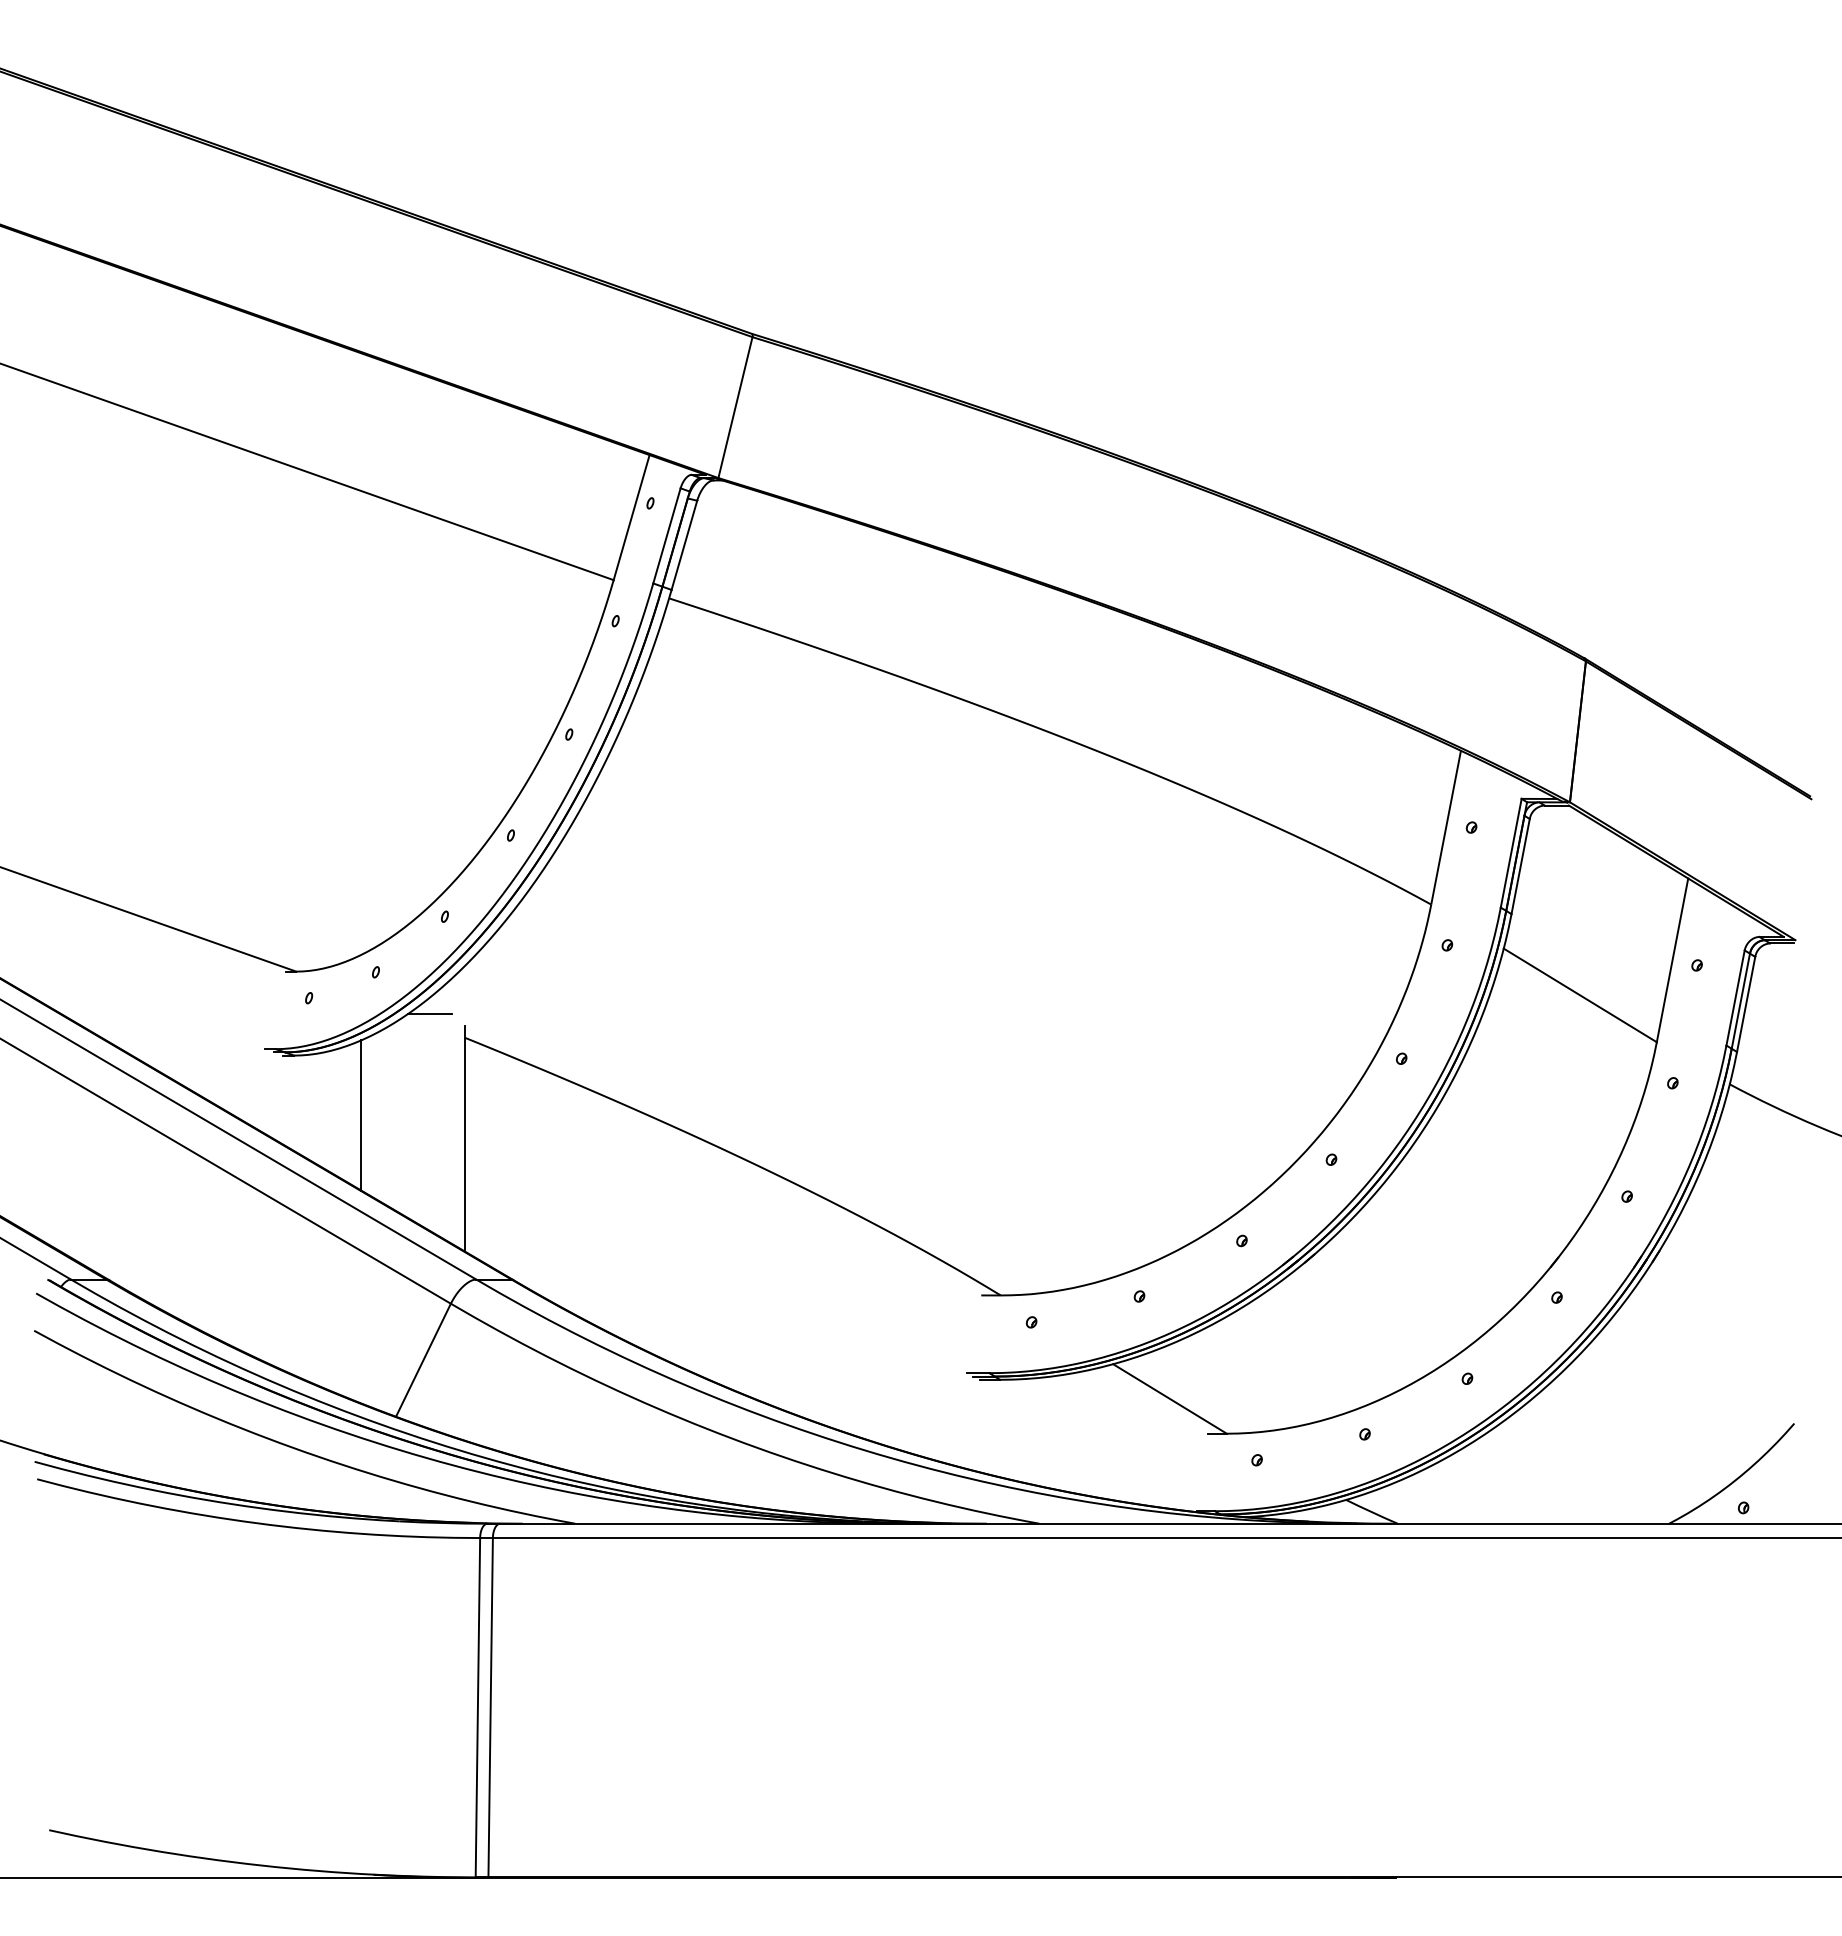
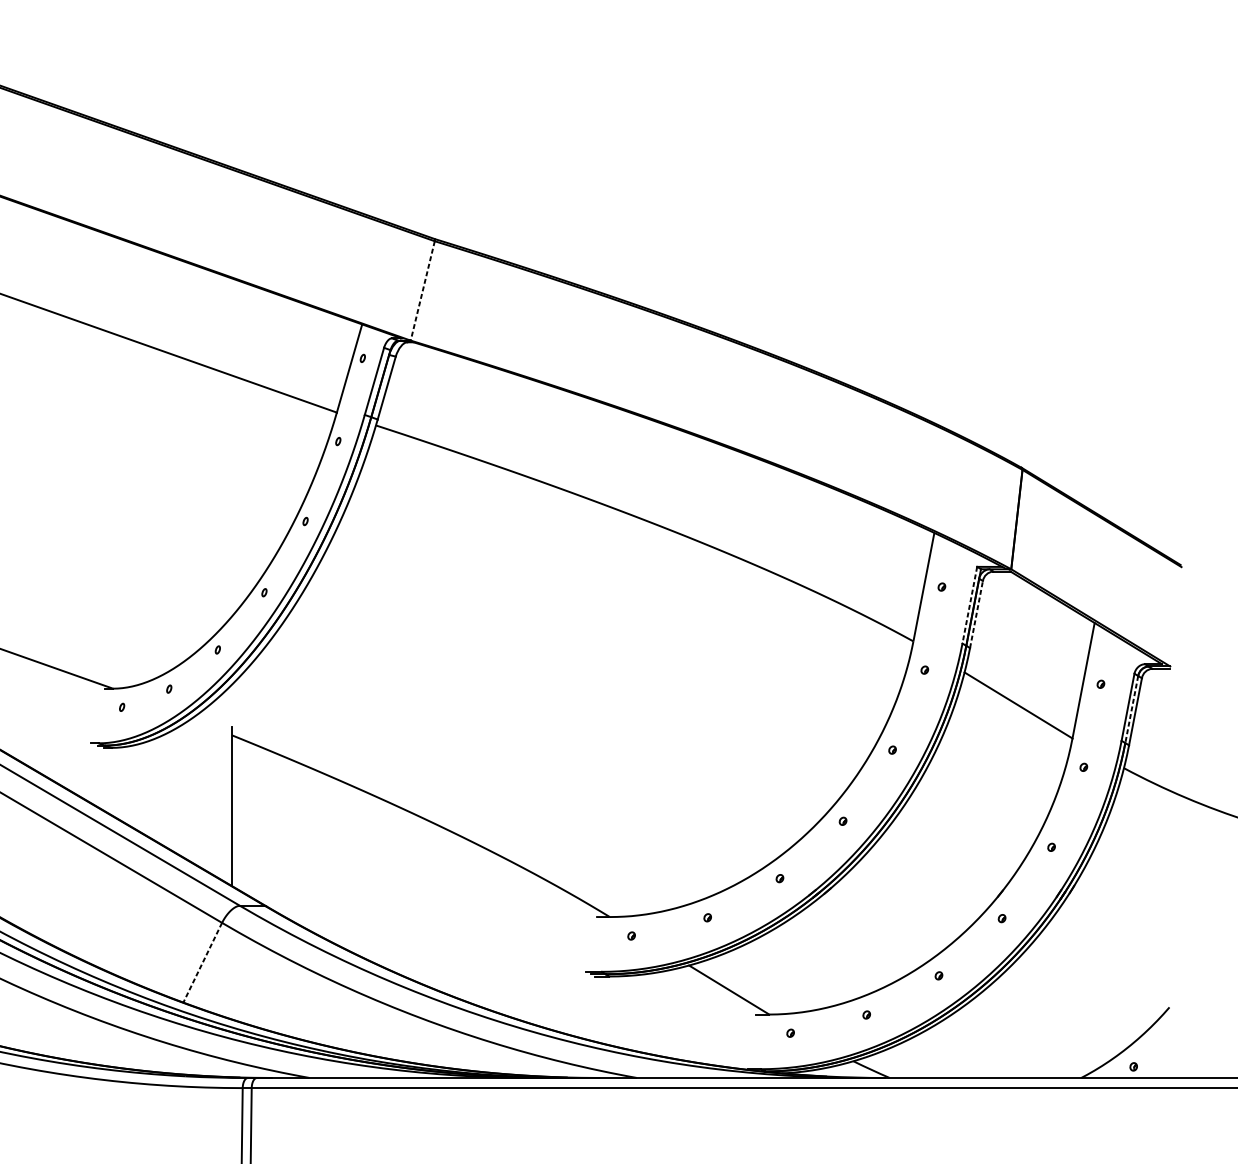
line: (735, 408) -> (422, 291), solid -> dashed
line: (1511, 853) -> (970, 605), solid -> dashed
line: (1520, 866) -> (976, 614), solid -> dashed
line: (1740, 1001) -> (1131, 709), solid -> dashed
line: (430, 1013) -> (207, 718), removed
line: (361, 1115) -> (159, 790), removed
line: (423, 1360) -> (202, 962), solid -> dashed

